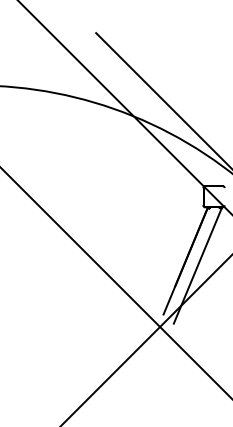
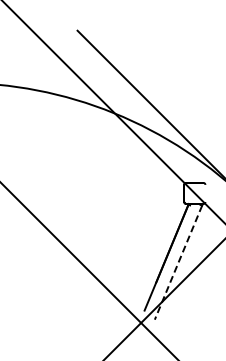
line: (197, 266) -> (178, 262), solid -> dashed

